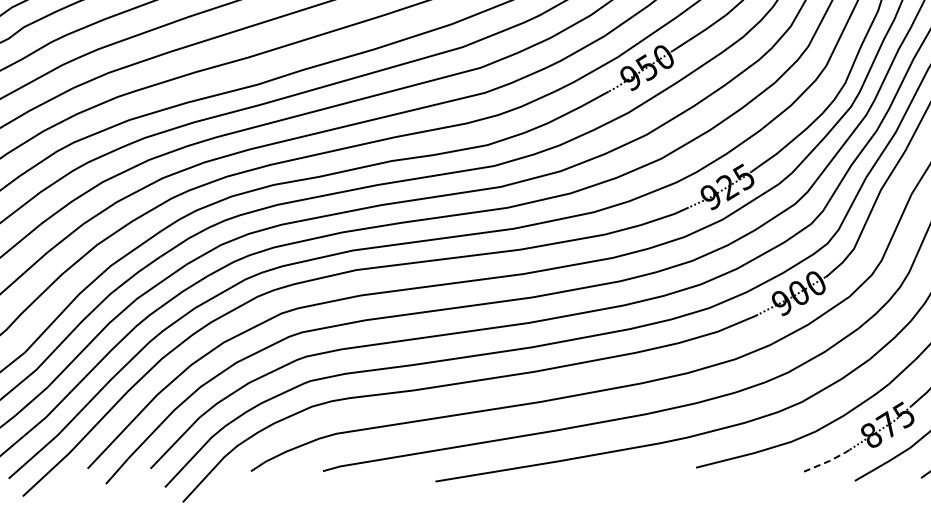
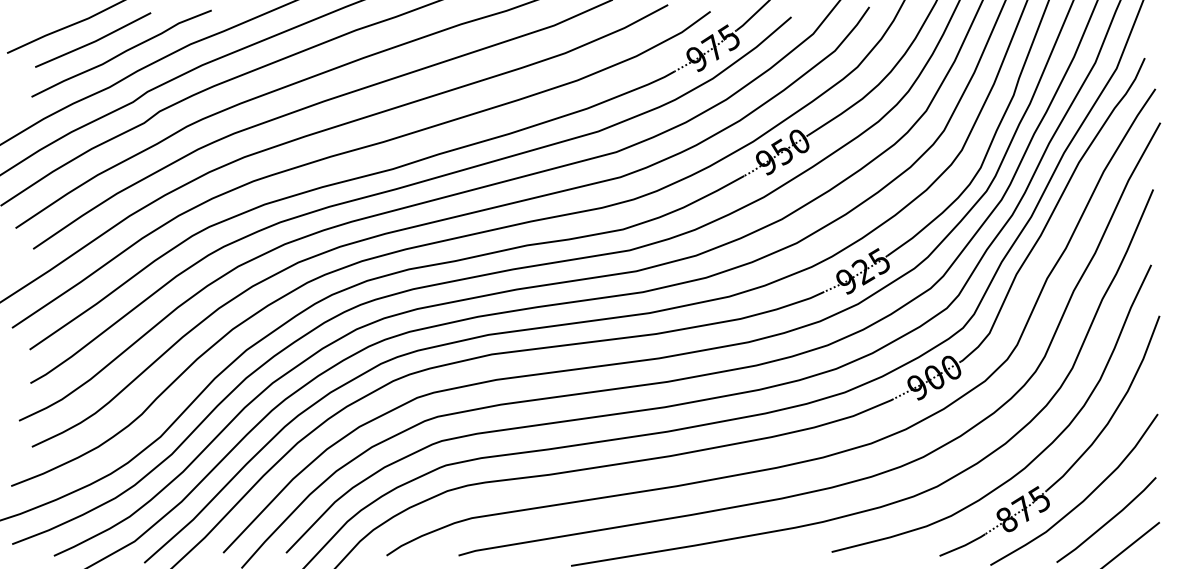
line: (828, 461) -> (964, 545), dashed -> solid

